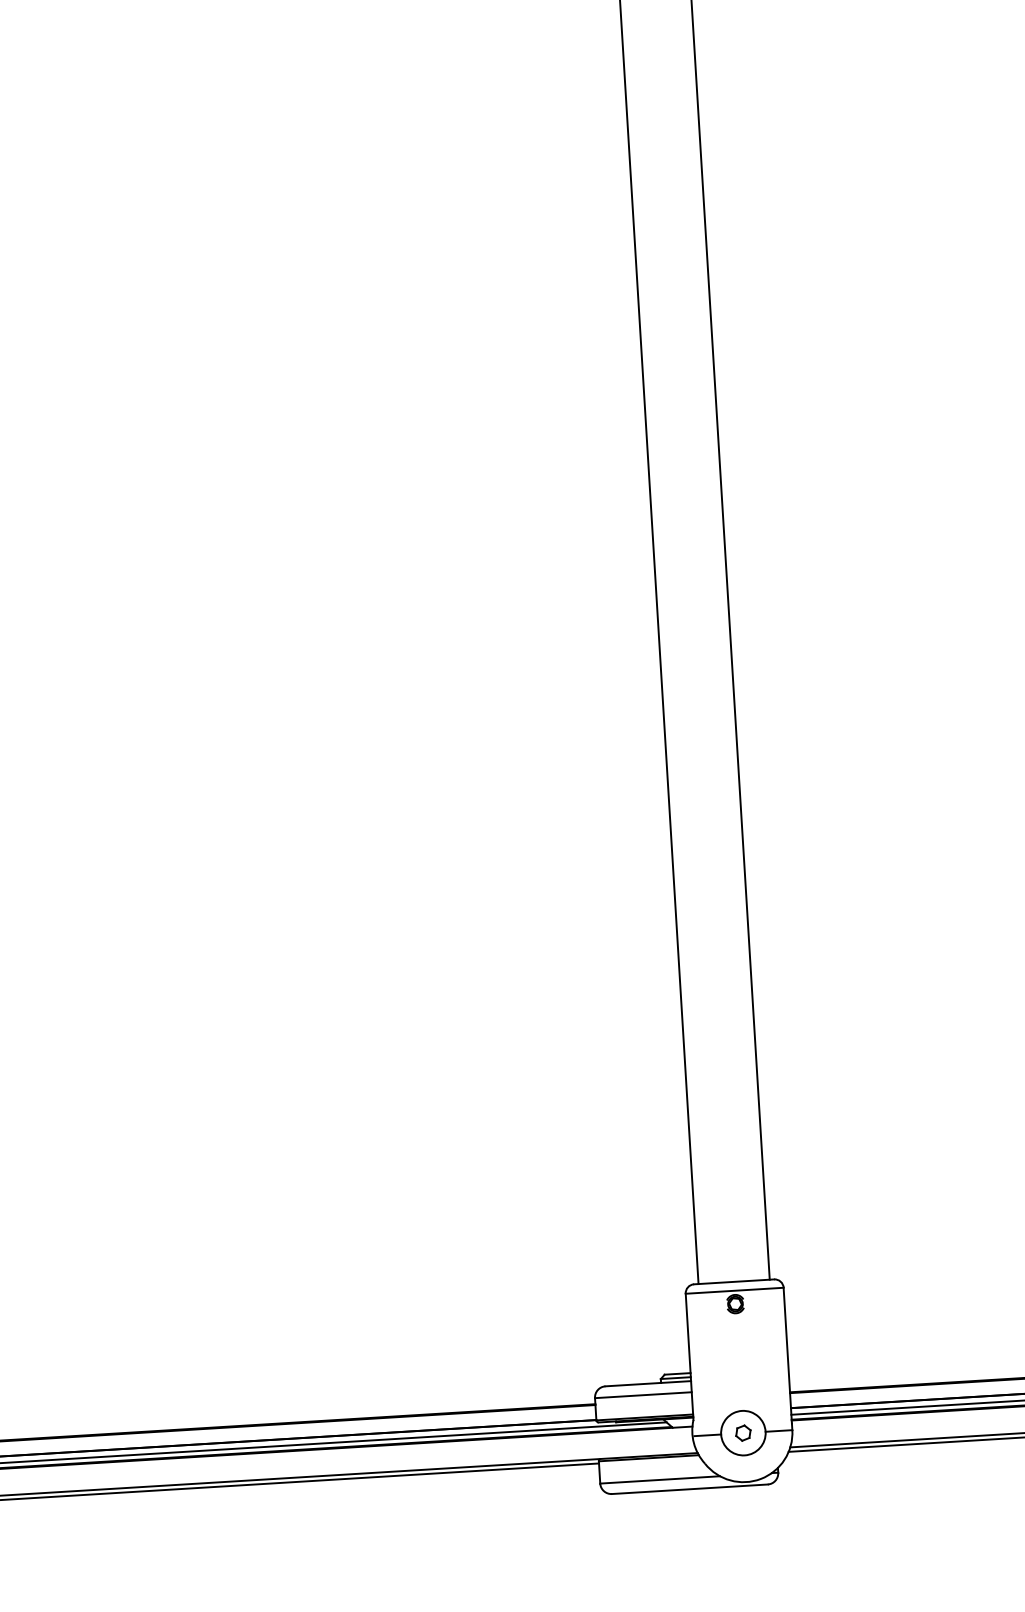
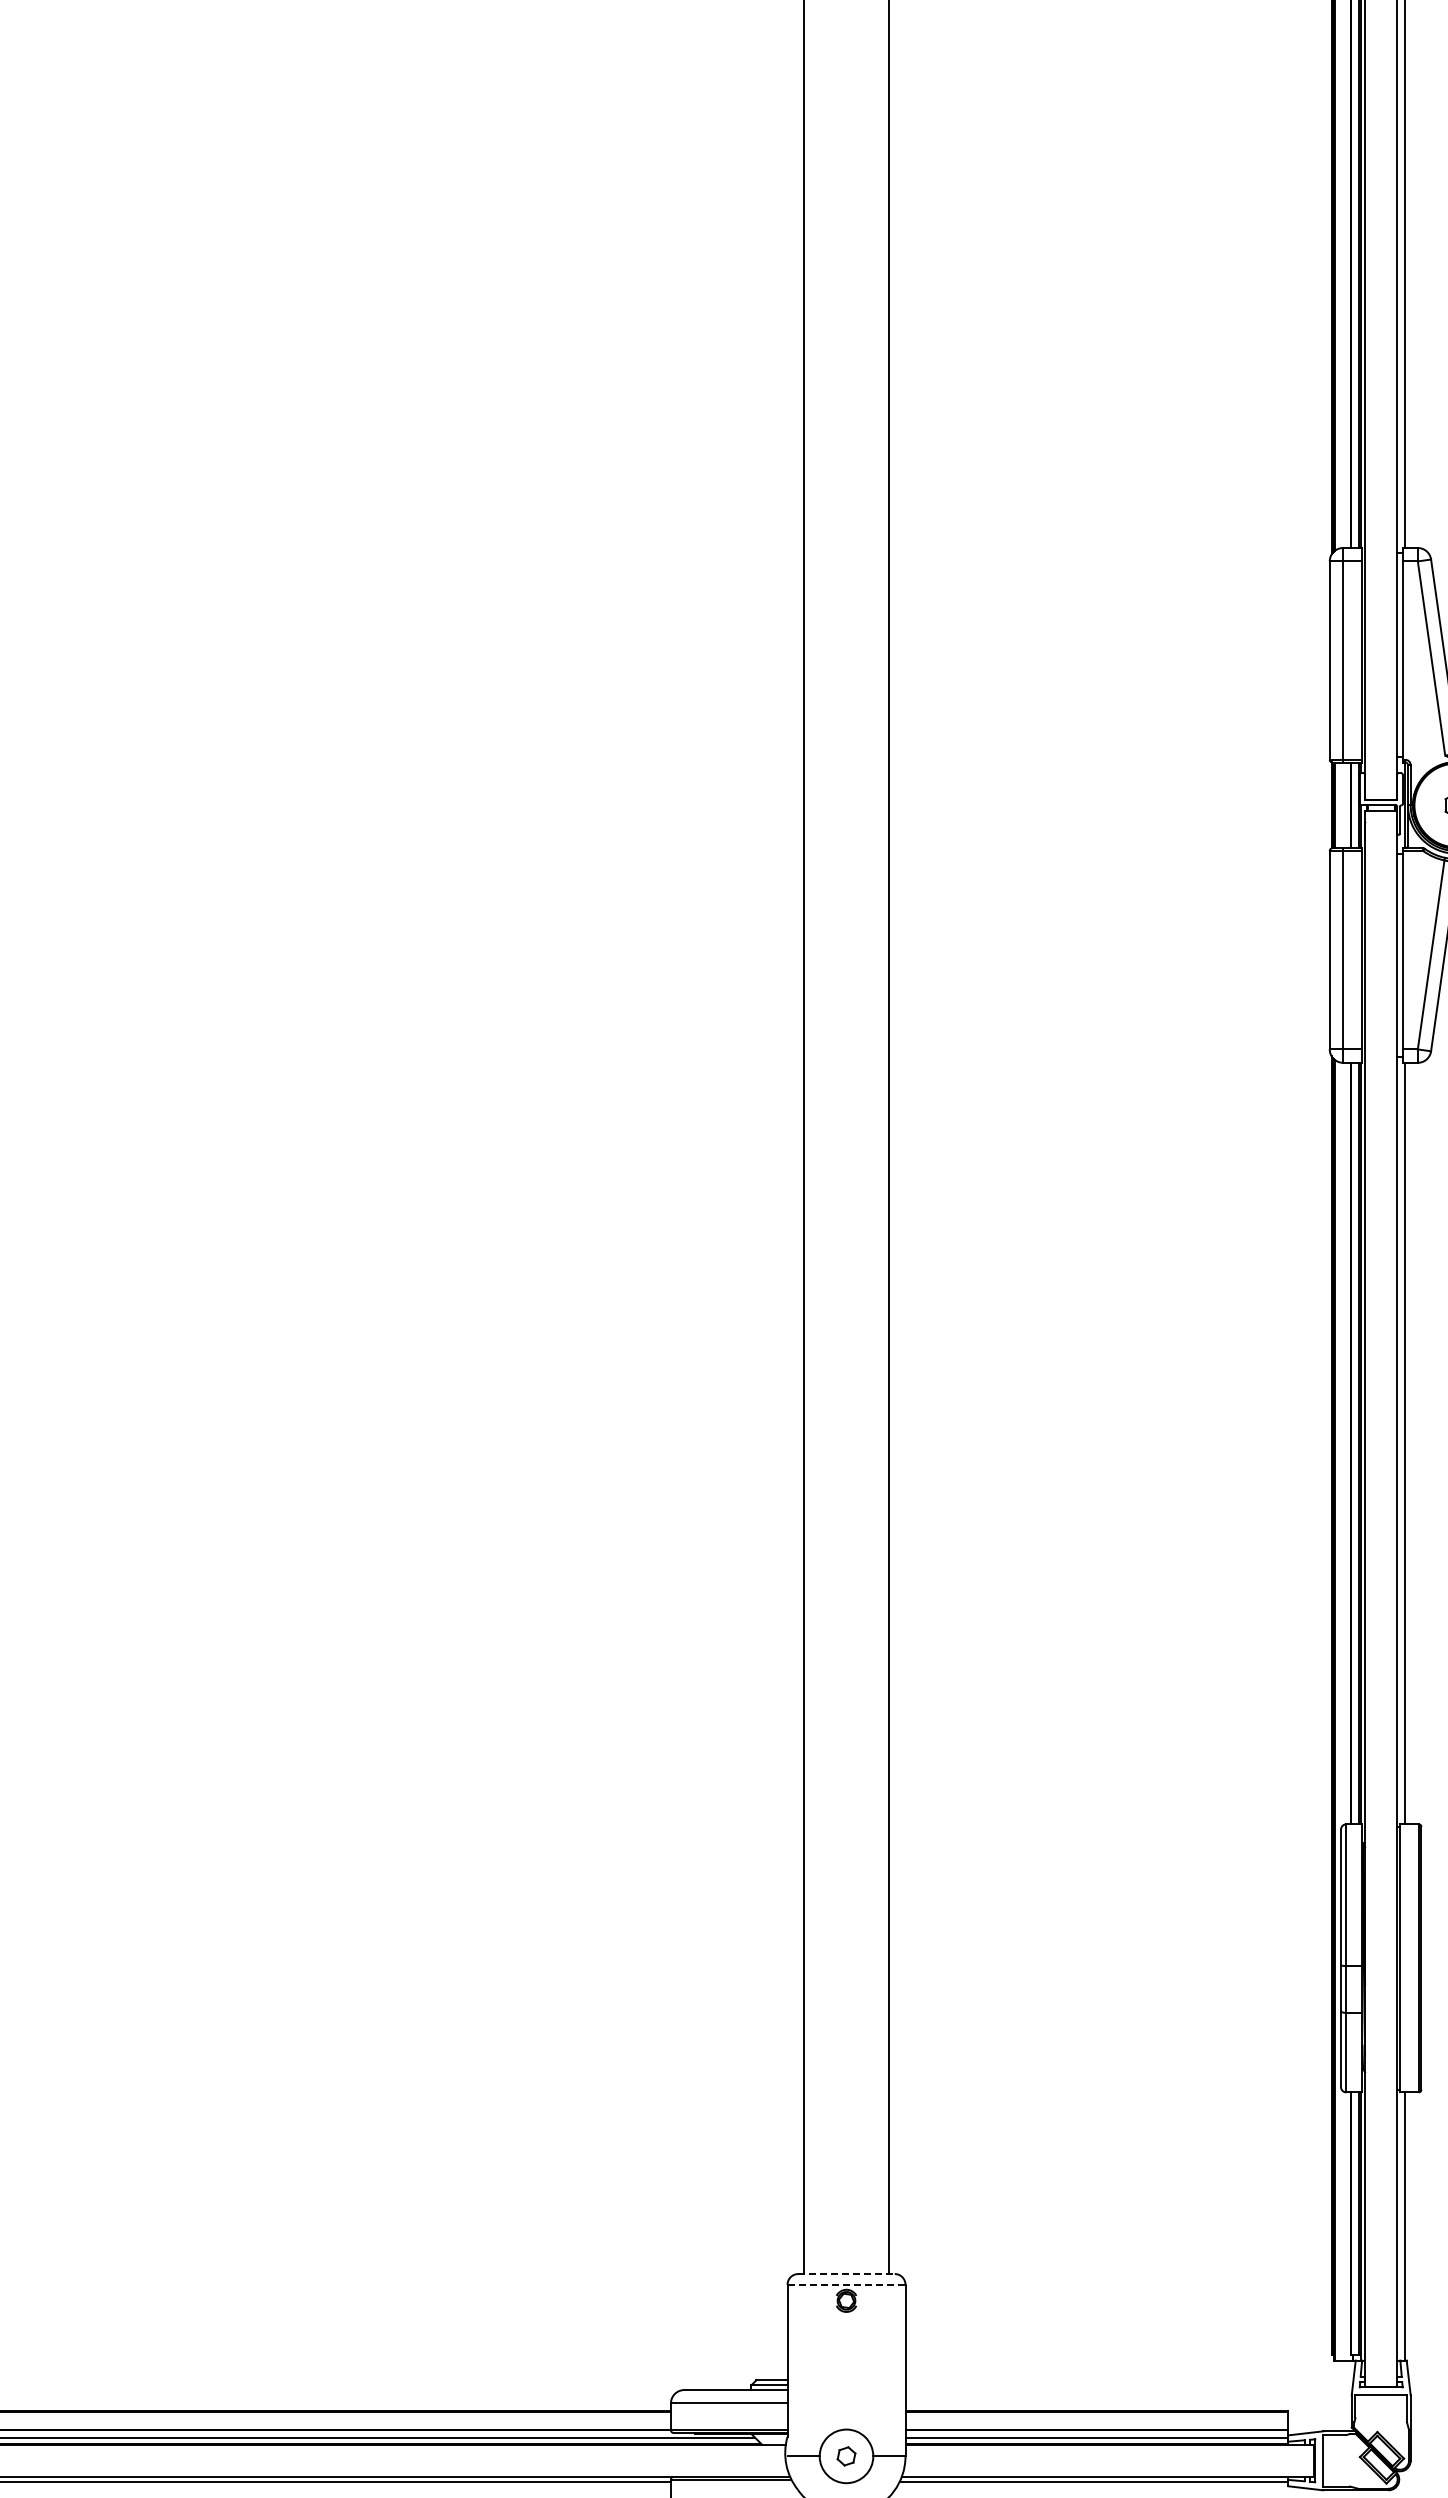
line: (734, 1282) -> (847, 2274), solid -> dashed
line: (734, 1290) -> (846, 2284), solid -> dashed

